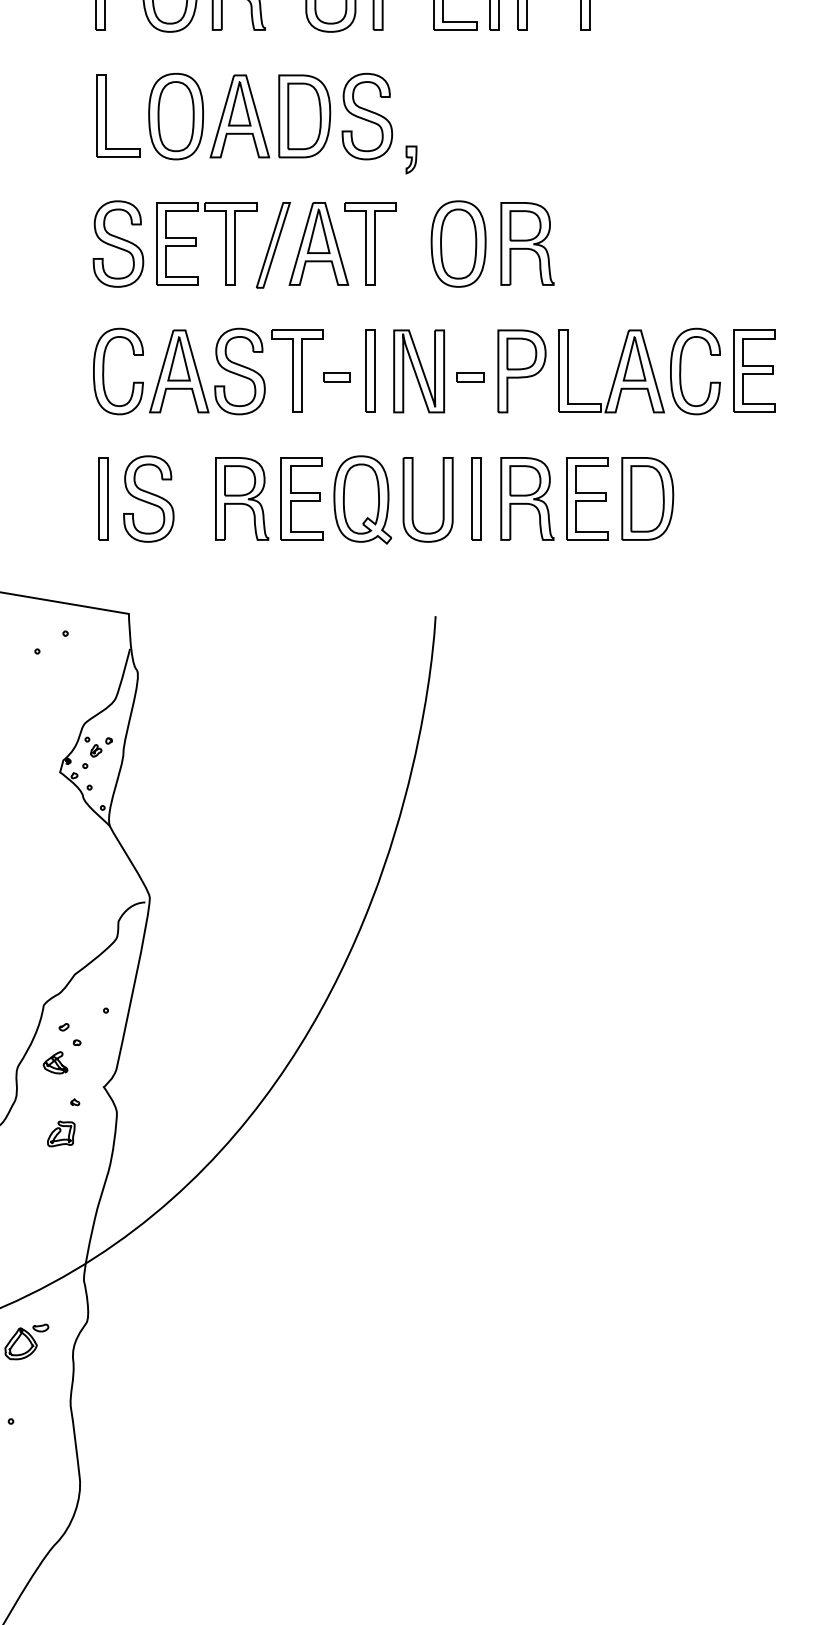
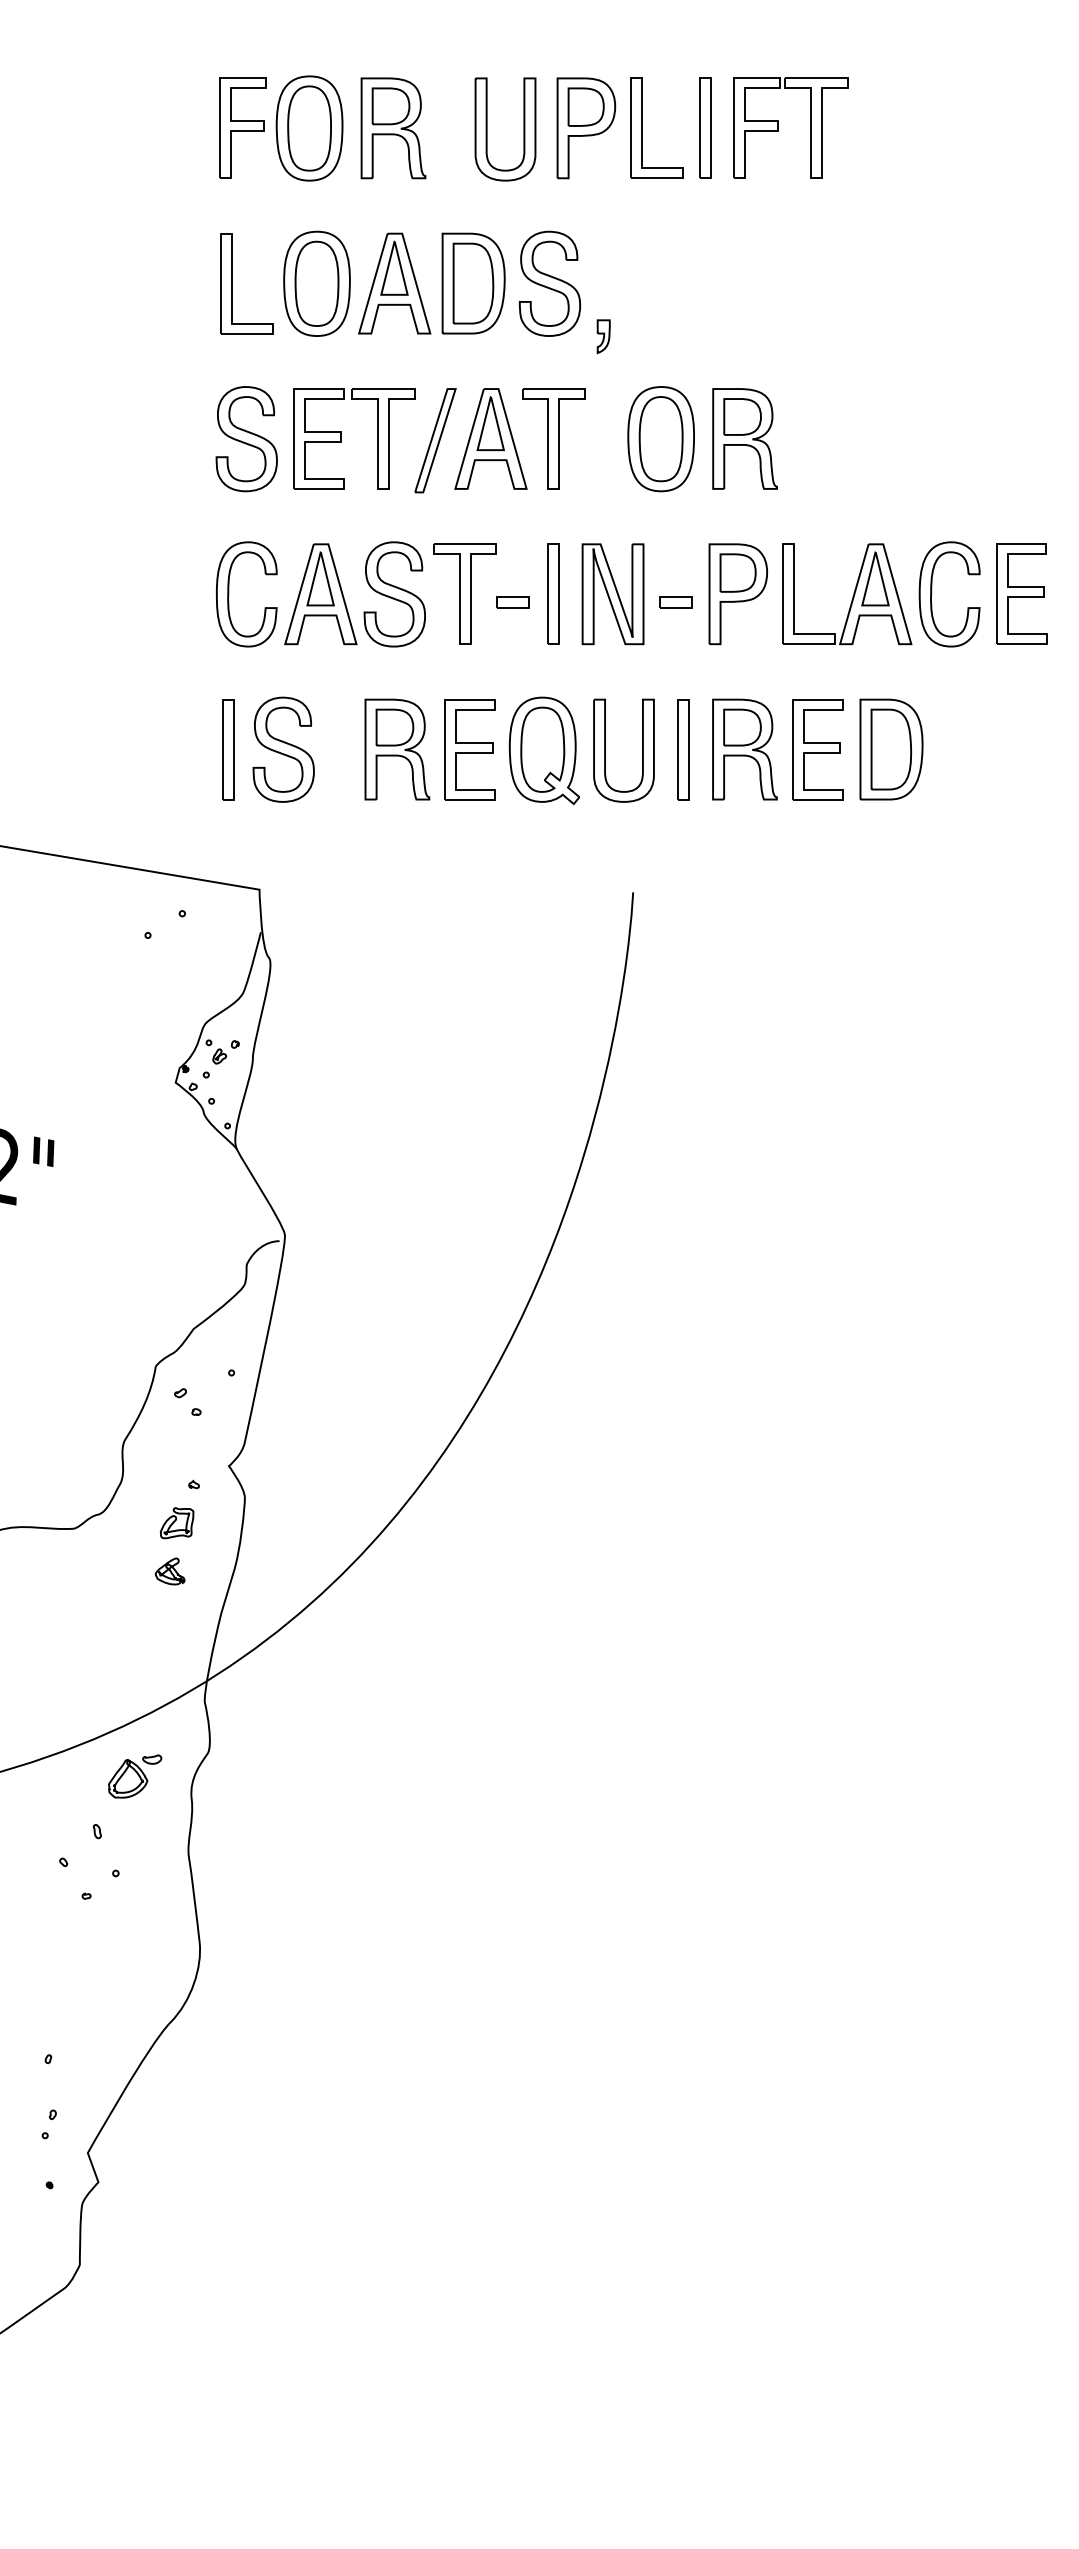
part: (55, 1062) -> (169, 1571), moved

